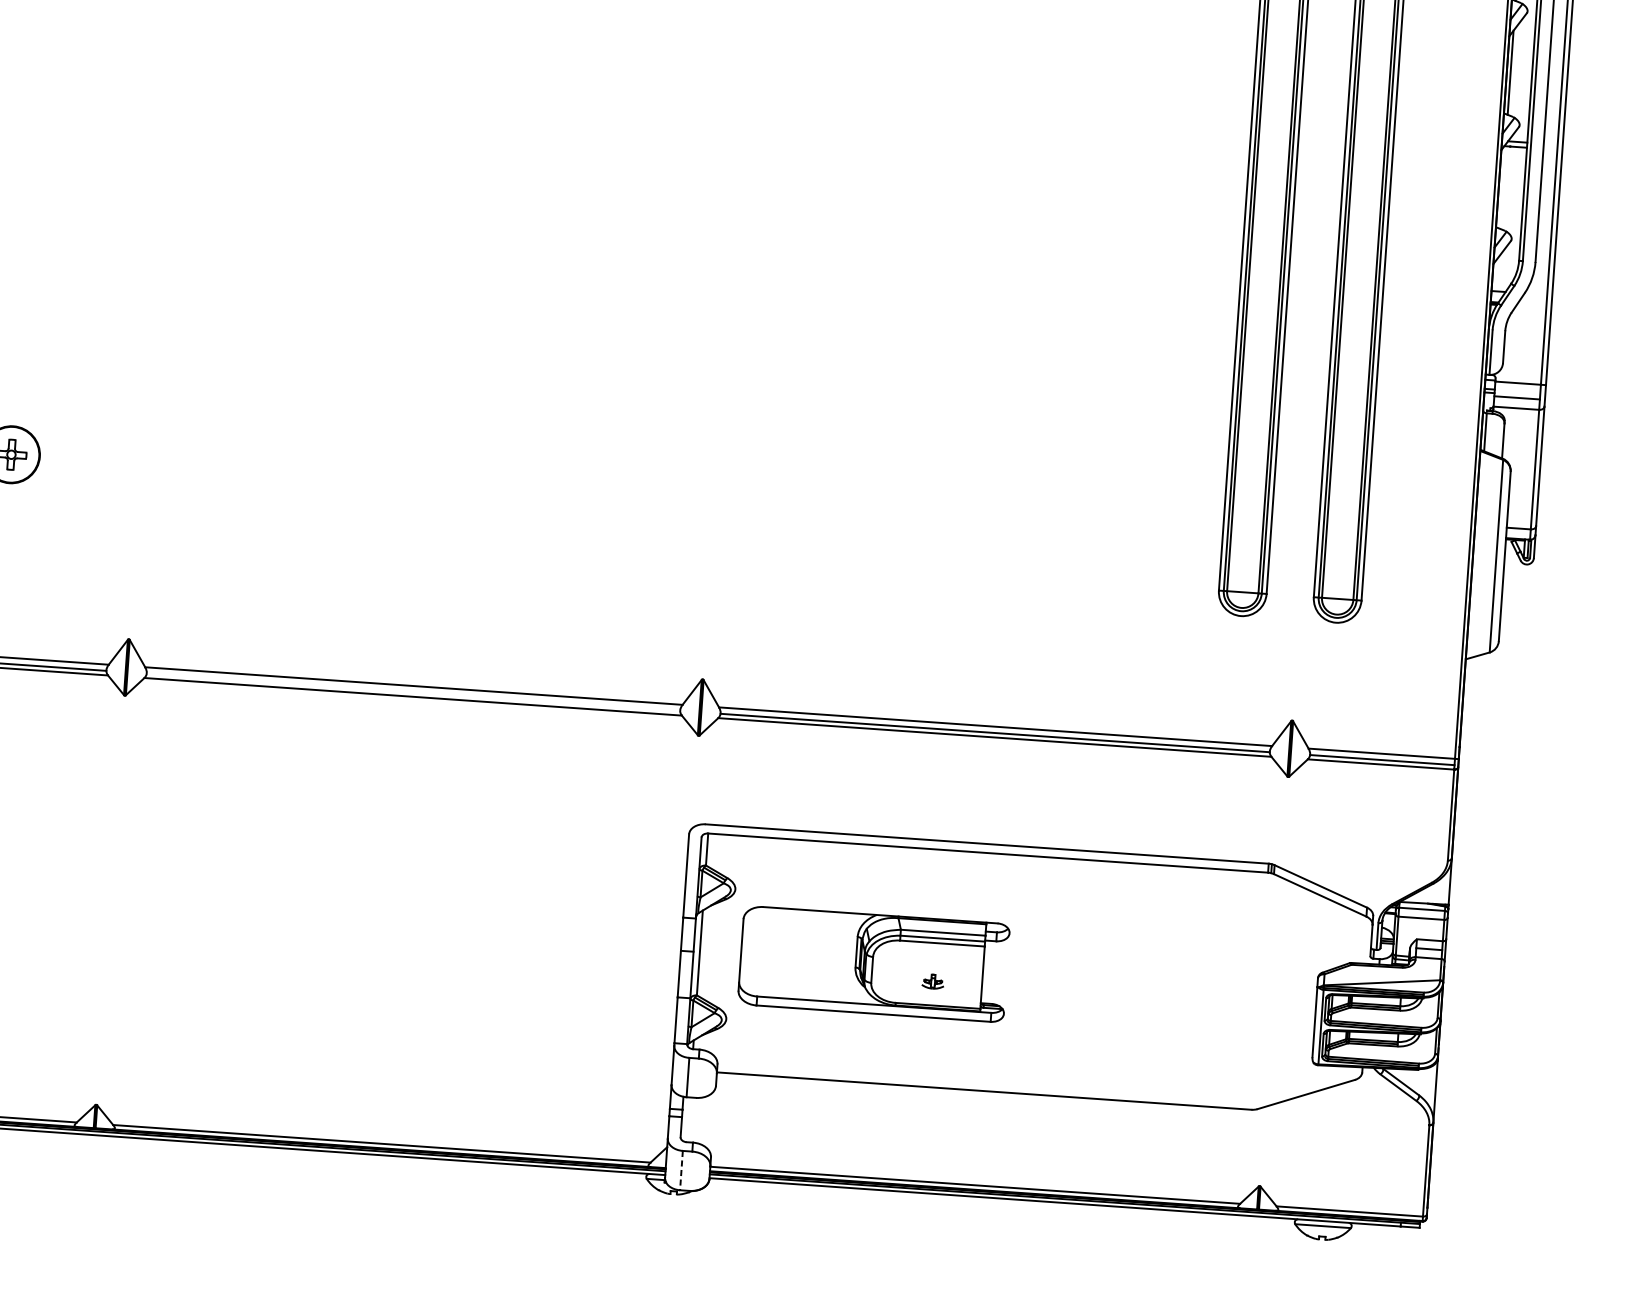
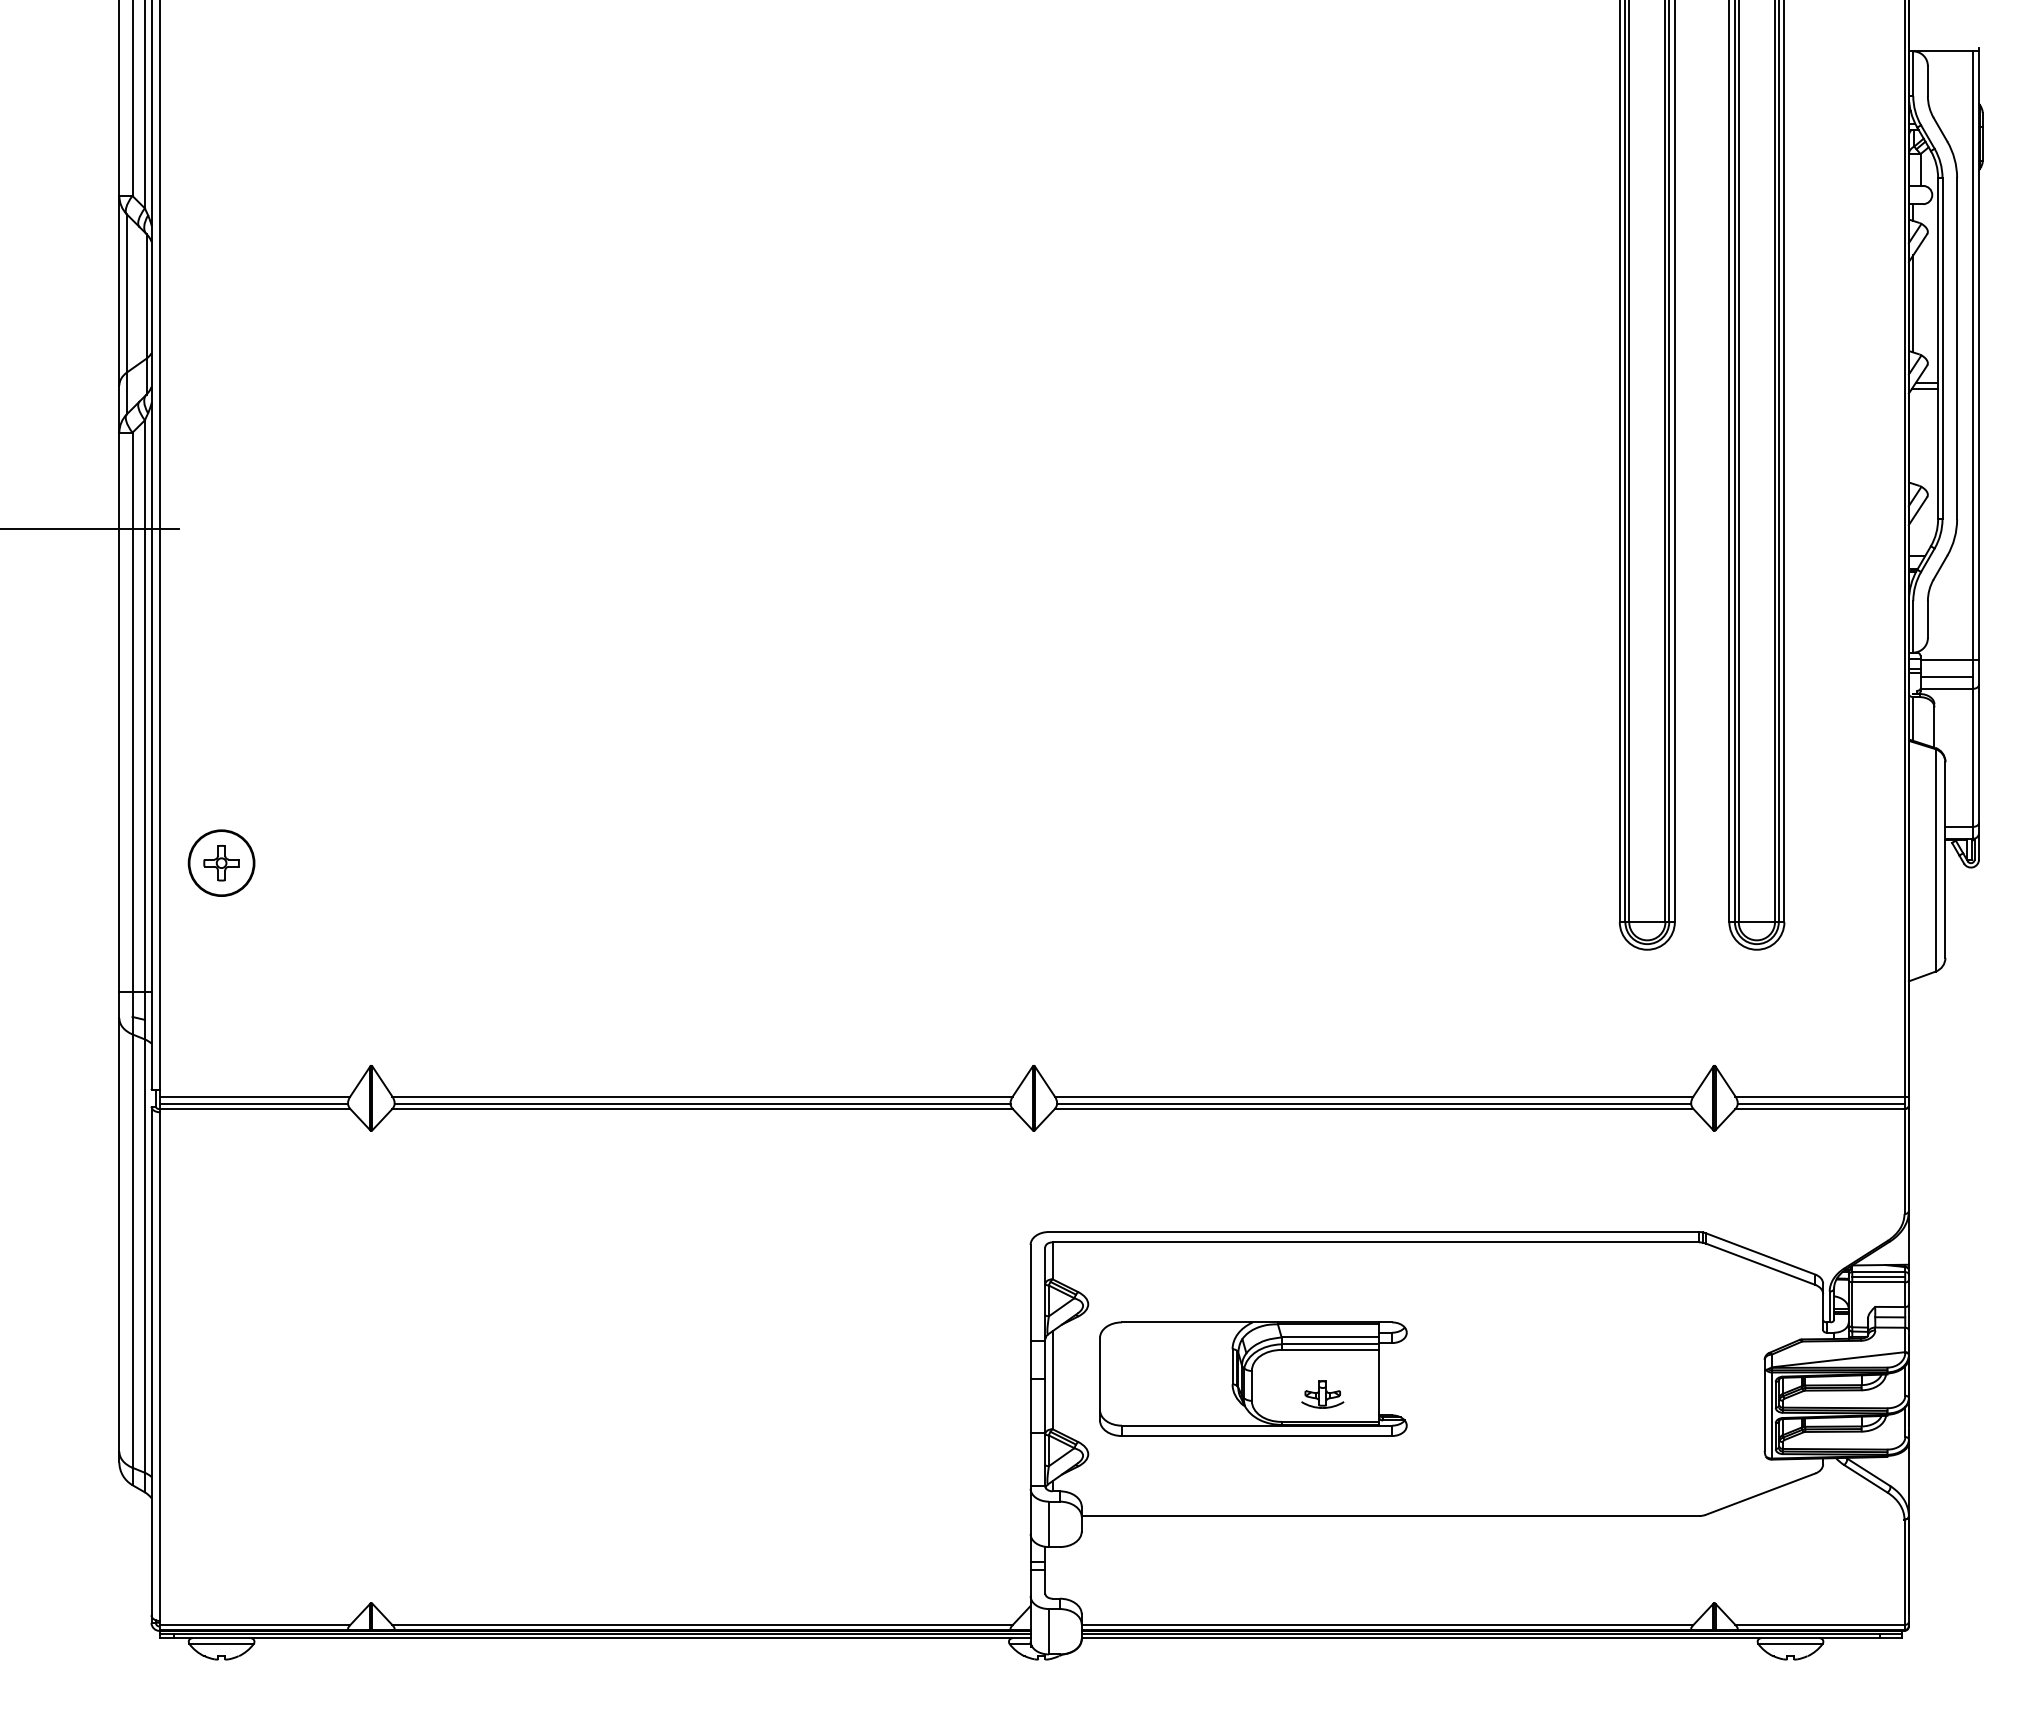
line: (413, 692) -> (702, 1103), added
line: (1421, 913) -> (1878, 1277), added
part: (932, 981) -> (1322, 1394), size x1.67
line: (681, 1170) -> (1048, 1631), dashed -> solid

